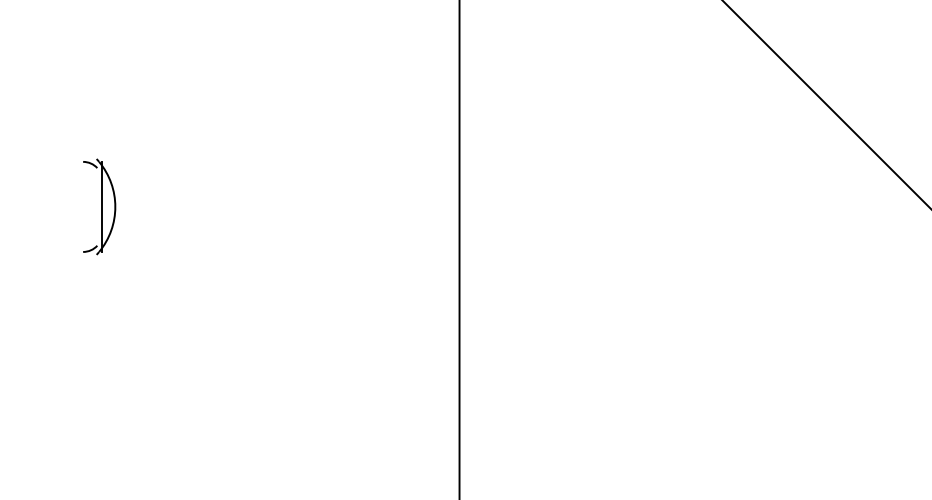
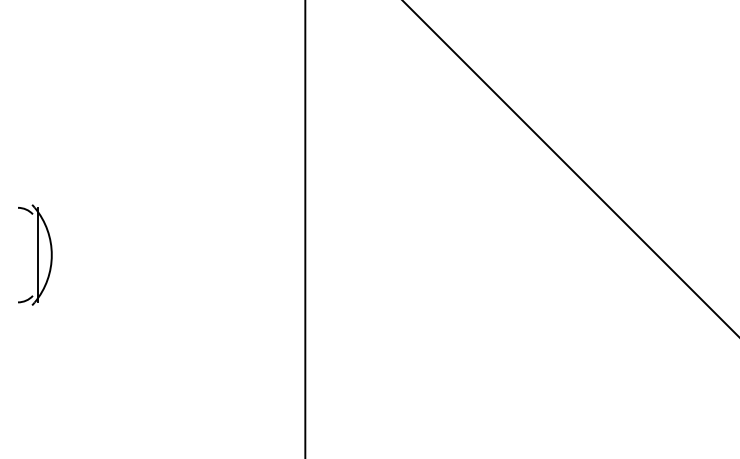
part: (99, 207) -> (35, 255), size x1.4

